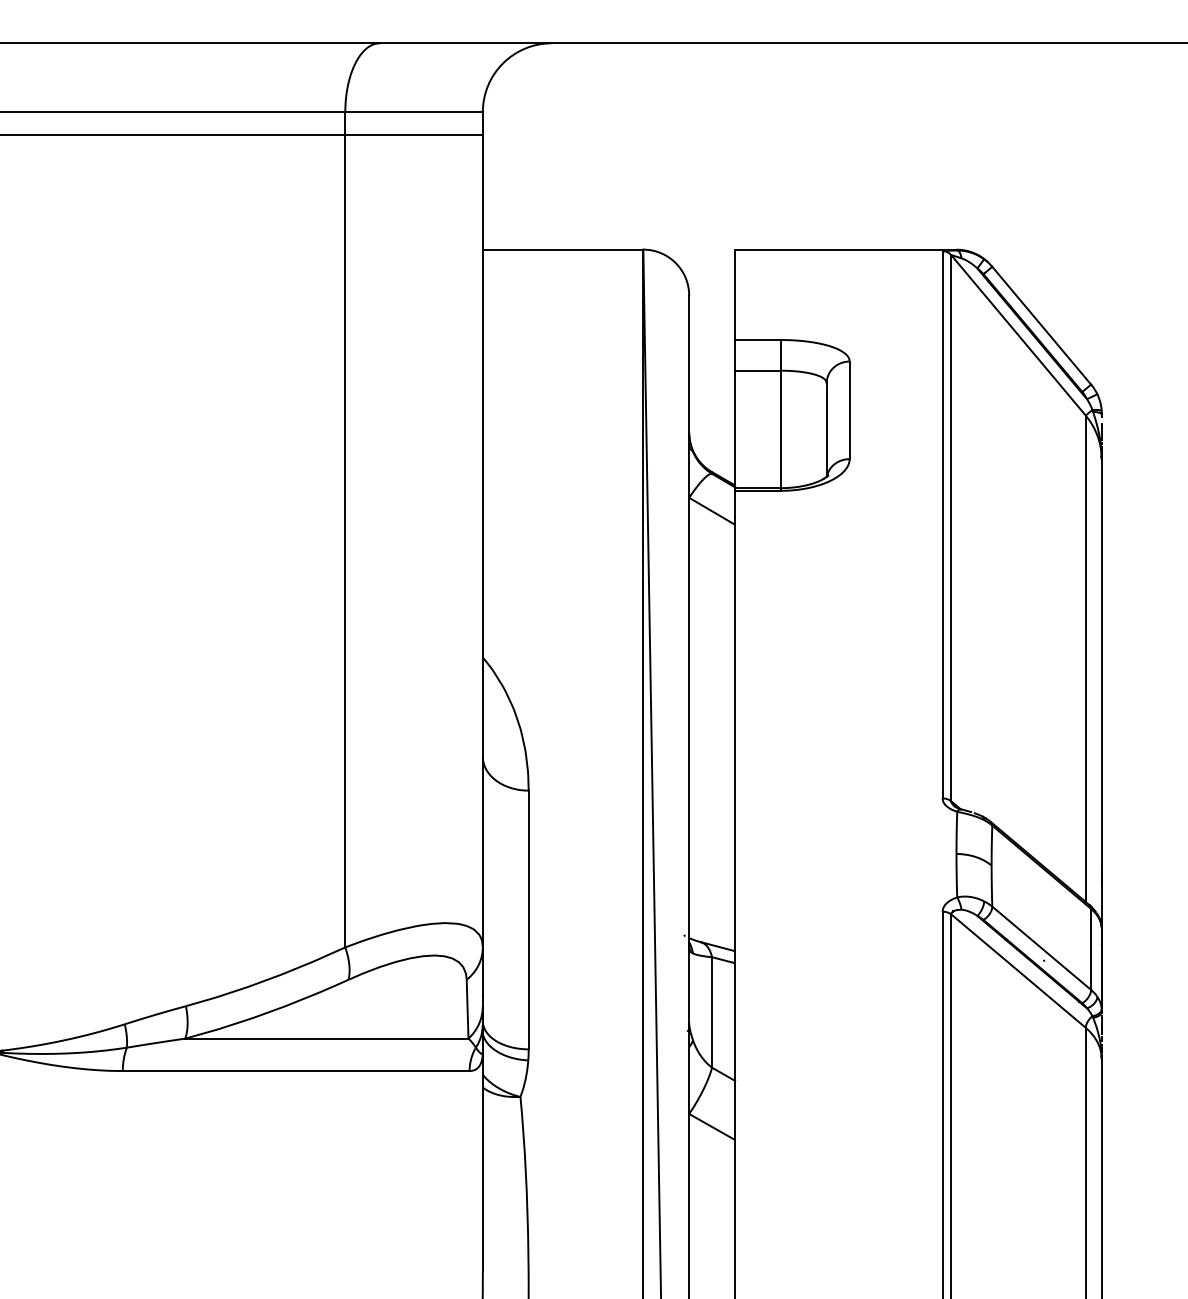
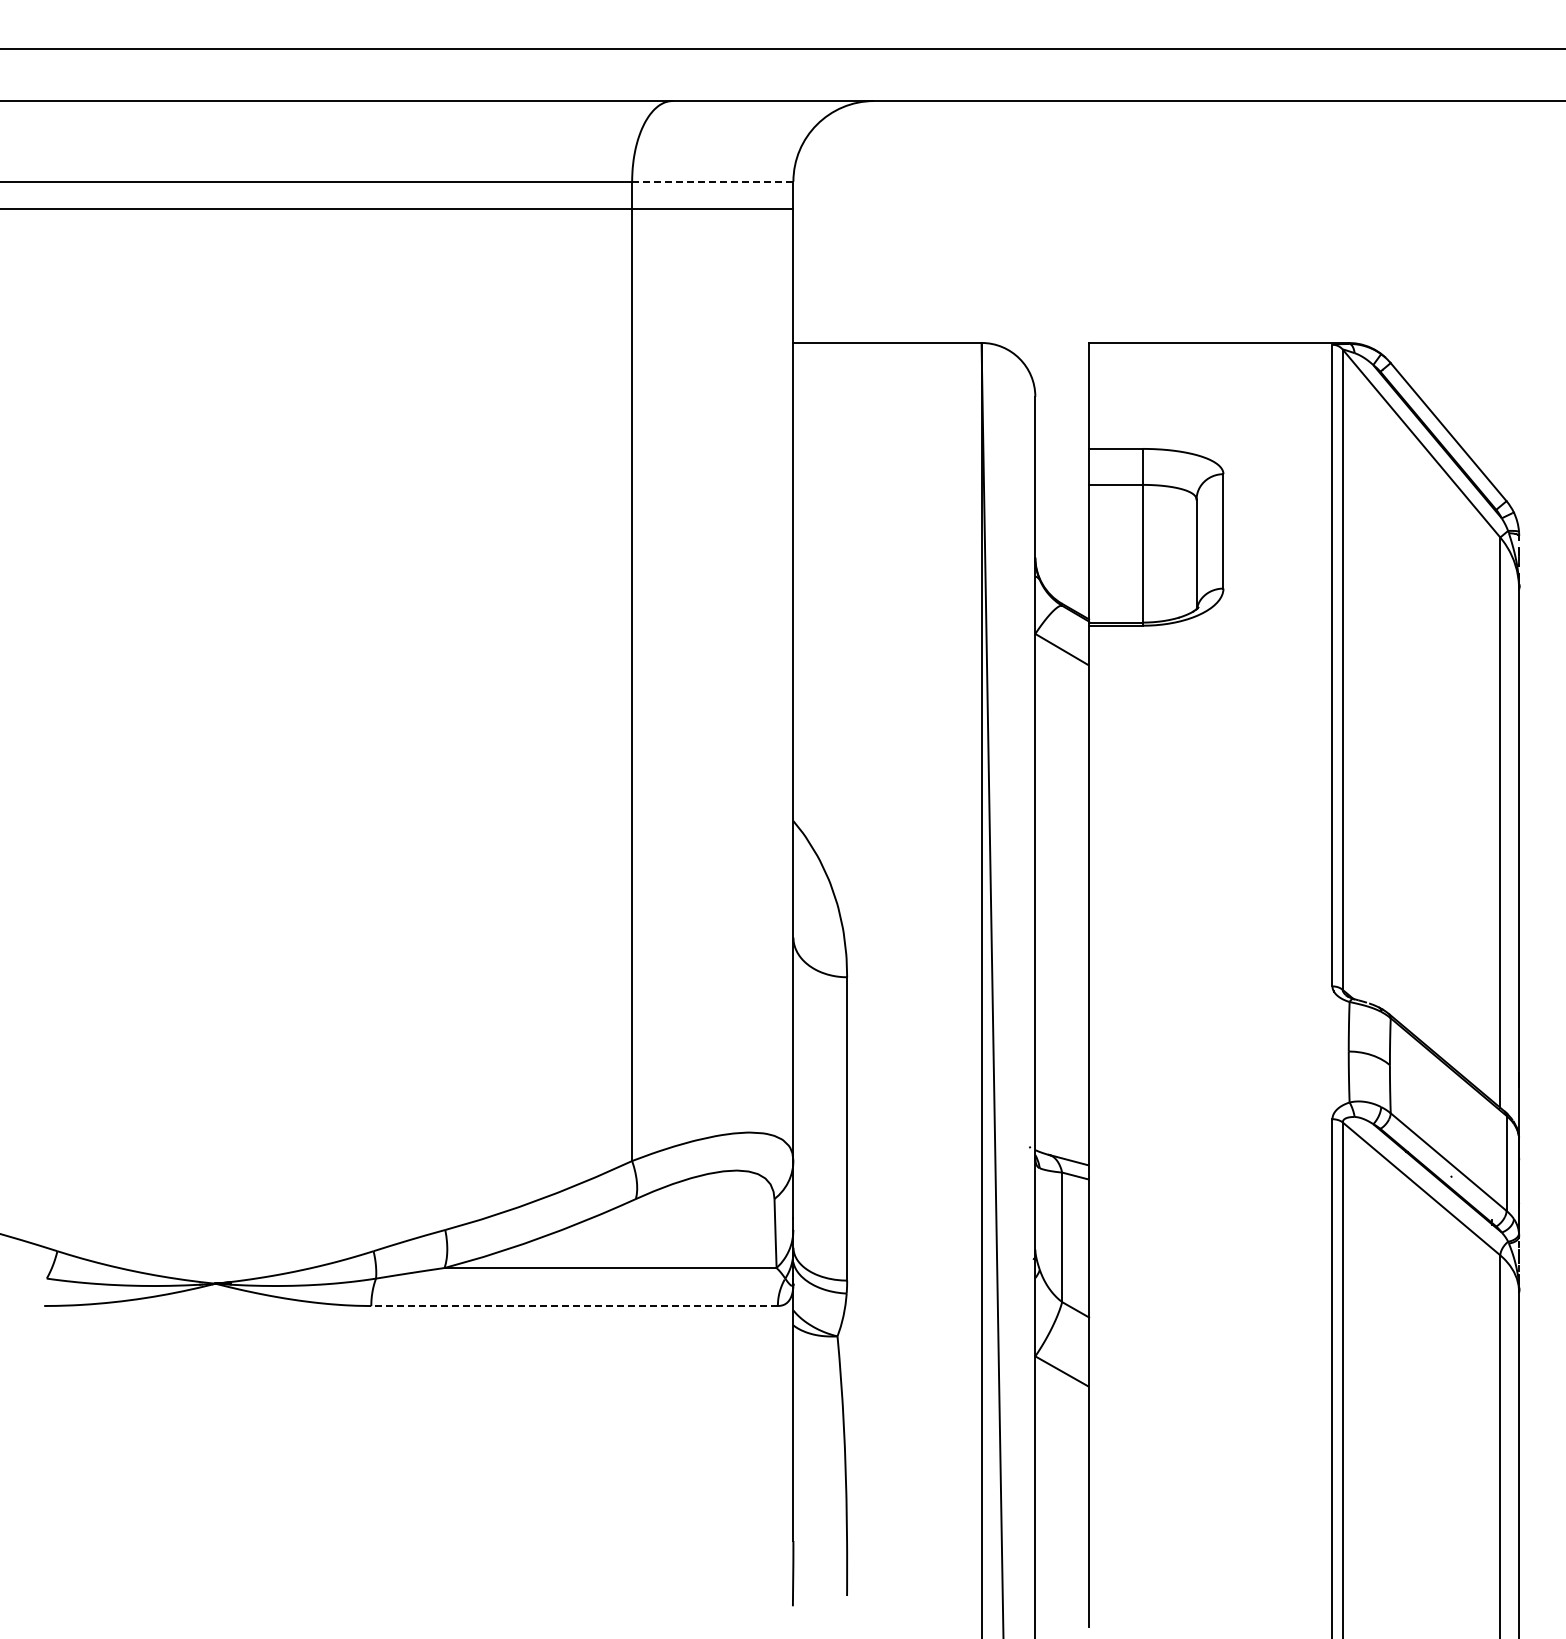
line: (413, 111) -> (712, 181), solid -> dashed
line: (296, 1071) -> (574, 1306), solid -> dashed

